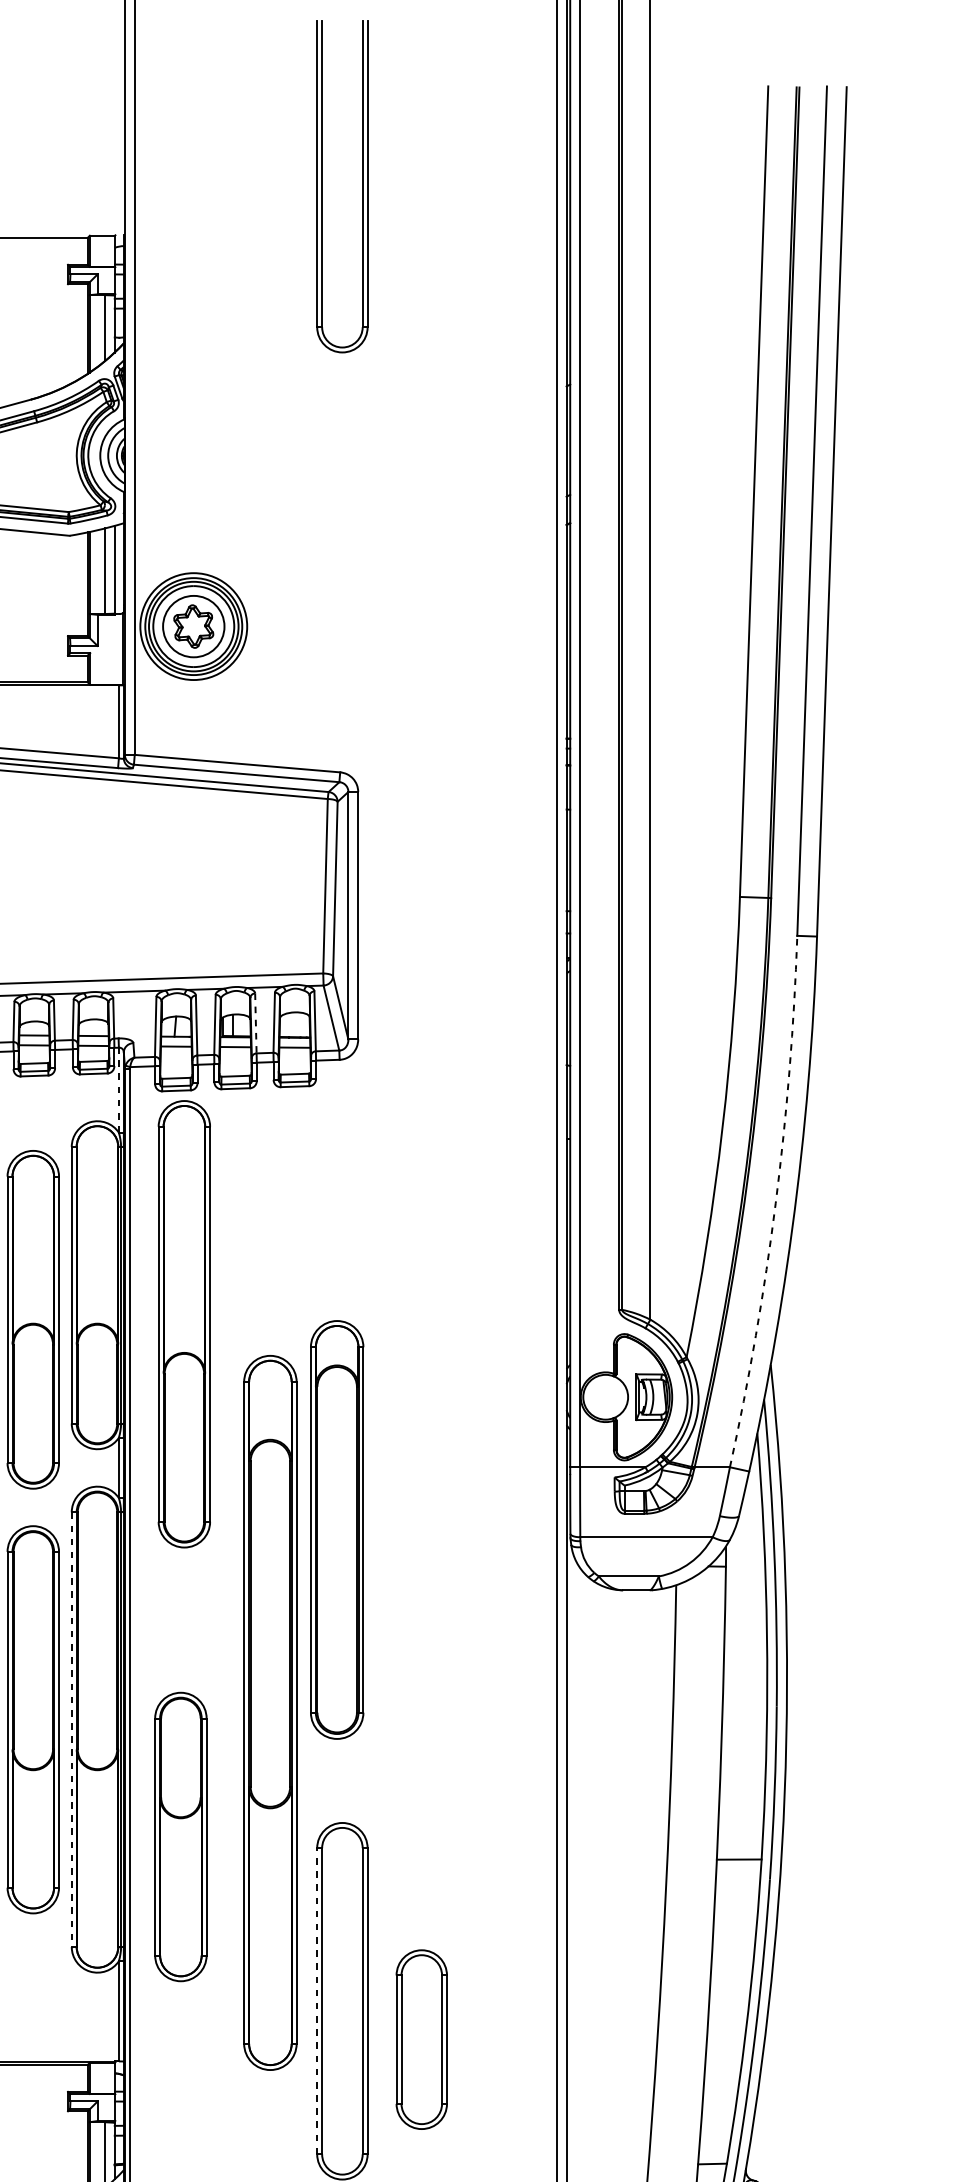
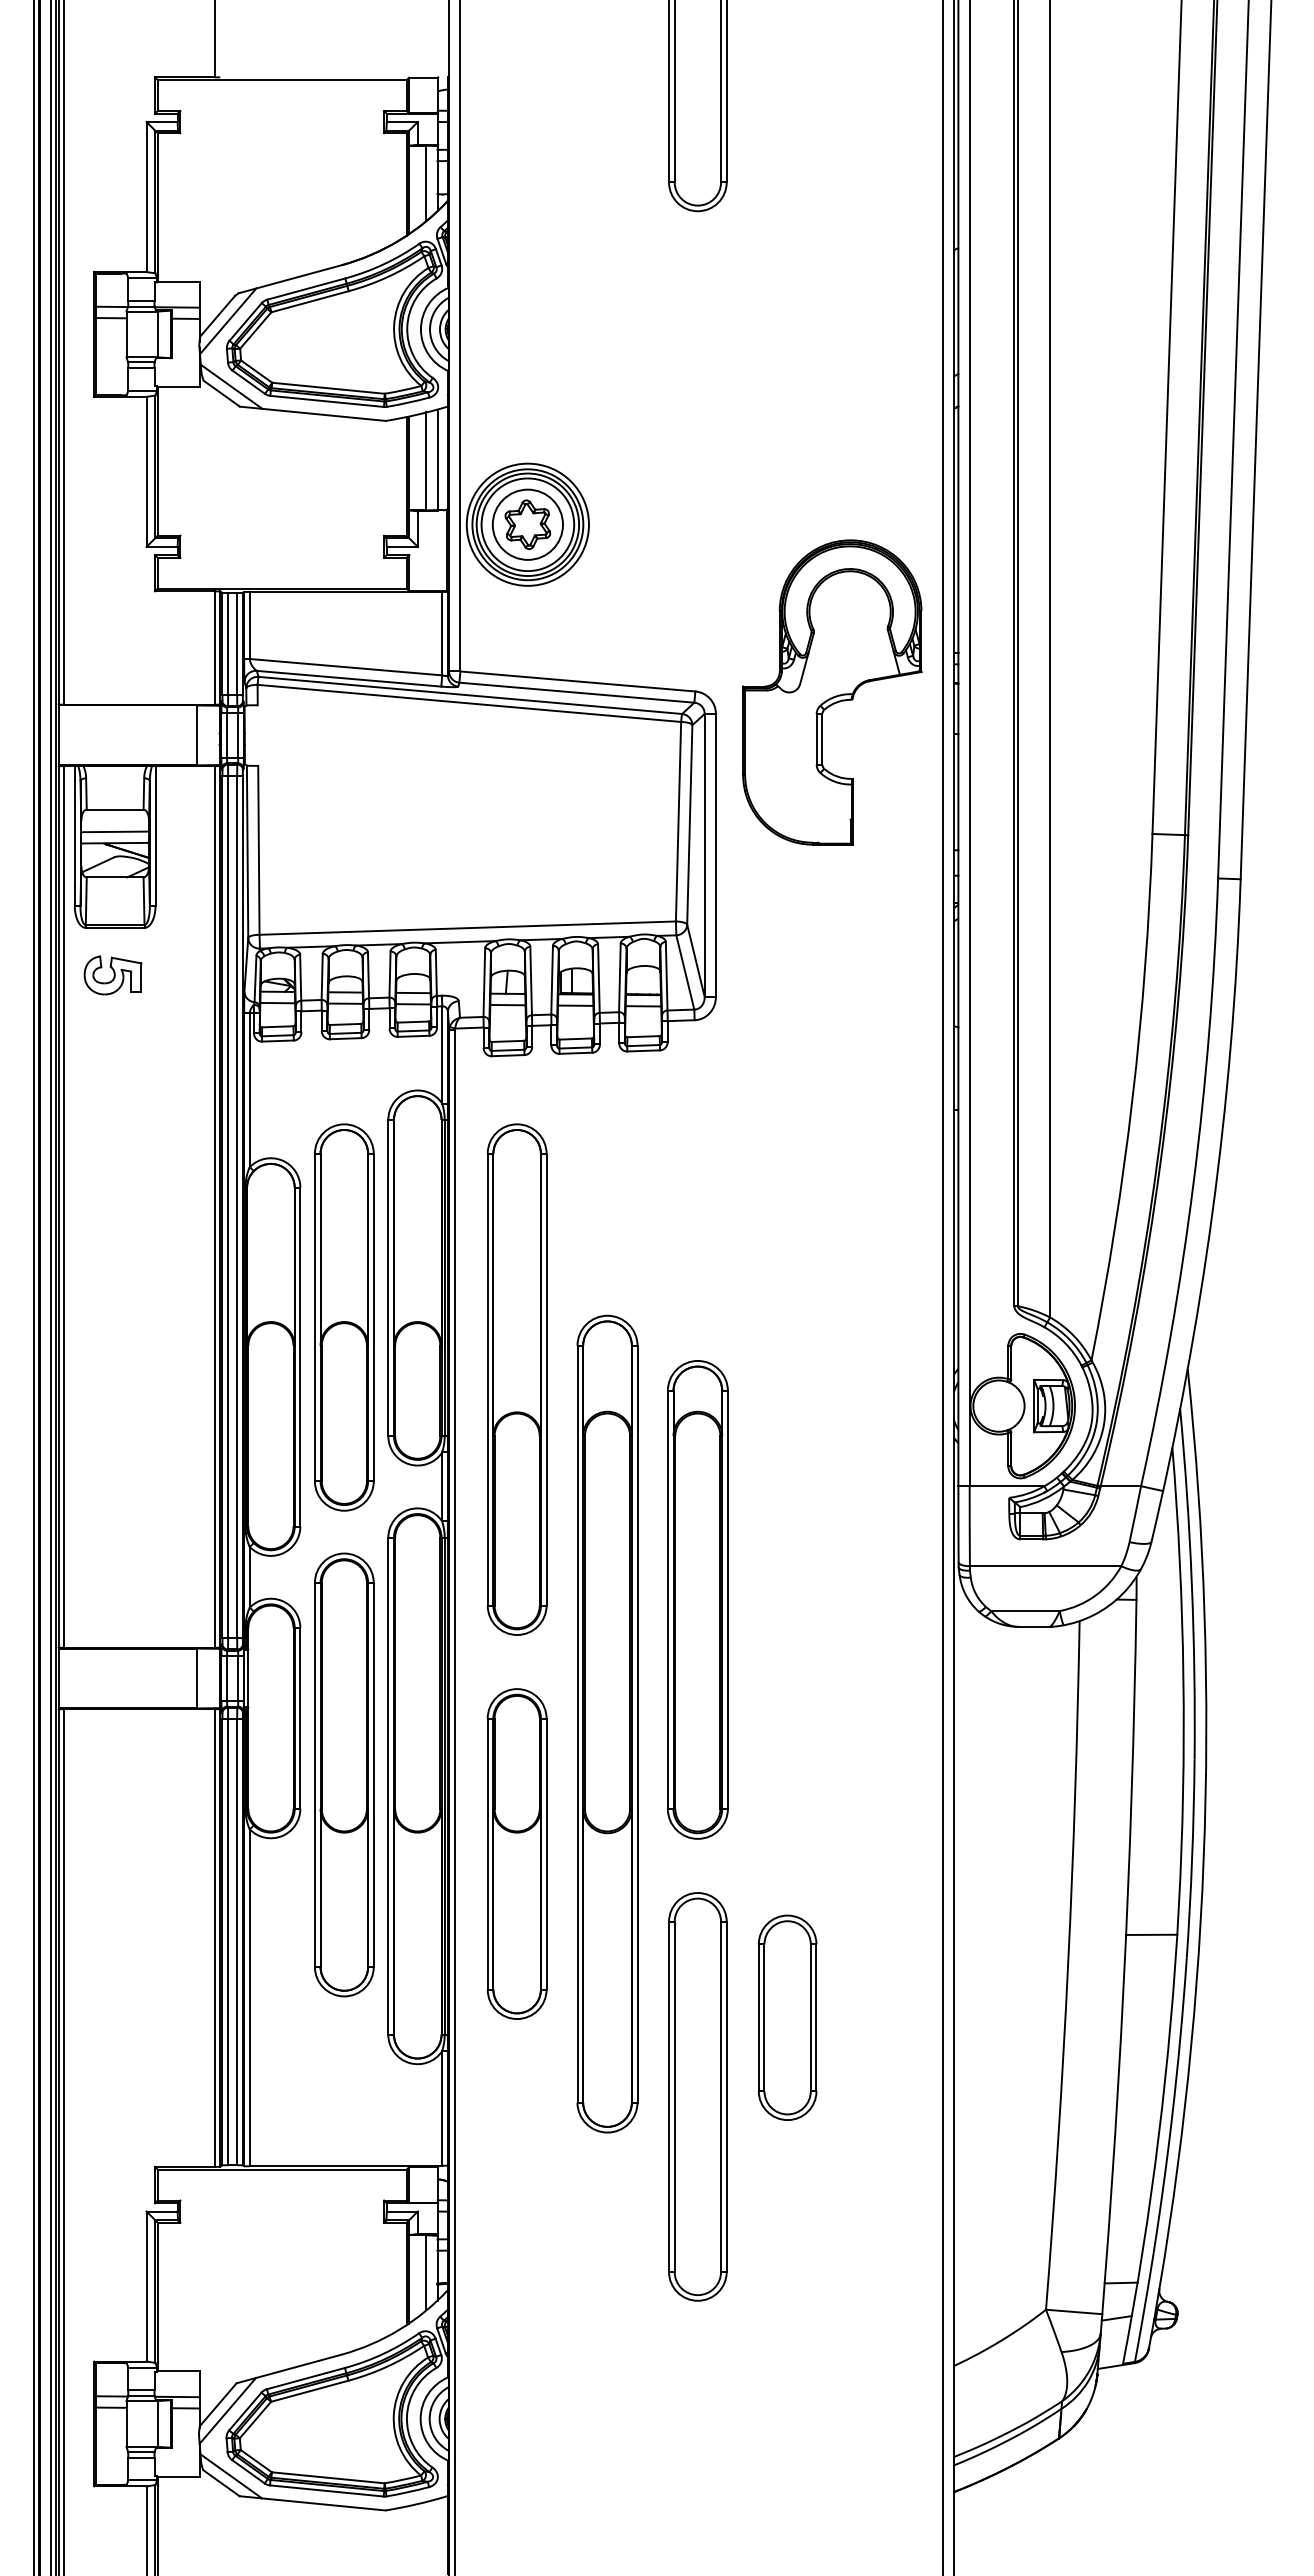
part: (460, 773) -> (832, 692), added
line: (255, 1024) -> (598, 979), dashed -> solid
line: (119, 1089) -> (442, 1054), dashed -> solid
arc: (775, 1203) -> (1193, 1184), dashed -> solid
part: (183, 1324) -> (516, 1379), moved
part: (336, 1529) -> (697, 1599), moved
part: (270, 1712) -> (607, 1723), moved
line: (71, 1729) -> (388, 1786), dashed -> solid
part: (180, 1836) -> (516, 1853), moved
line: (317, 2000) -> (669, 2096), dashed -> solid
part: (421, 2039) -> (787, 2017), moved

